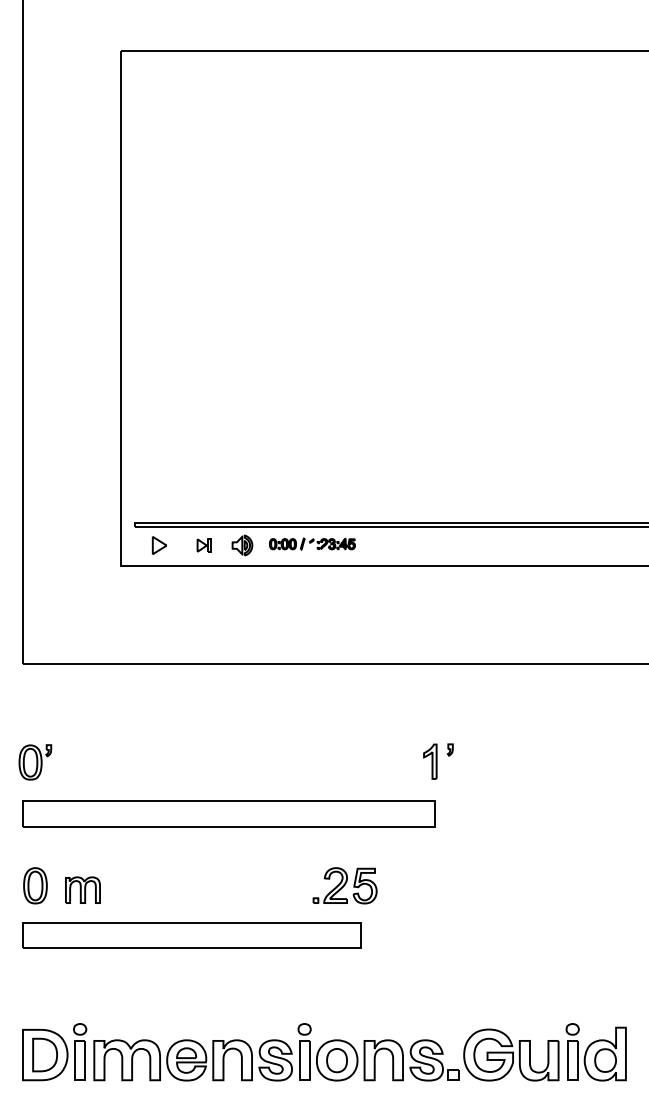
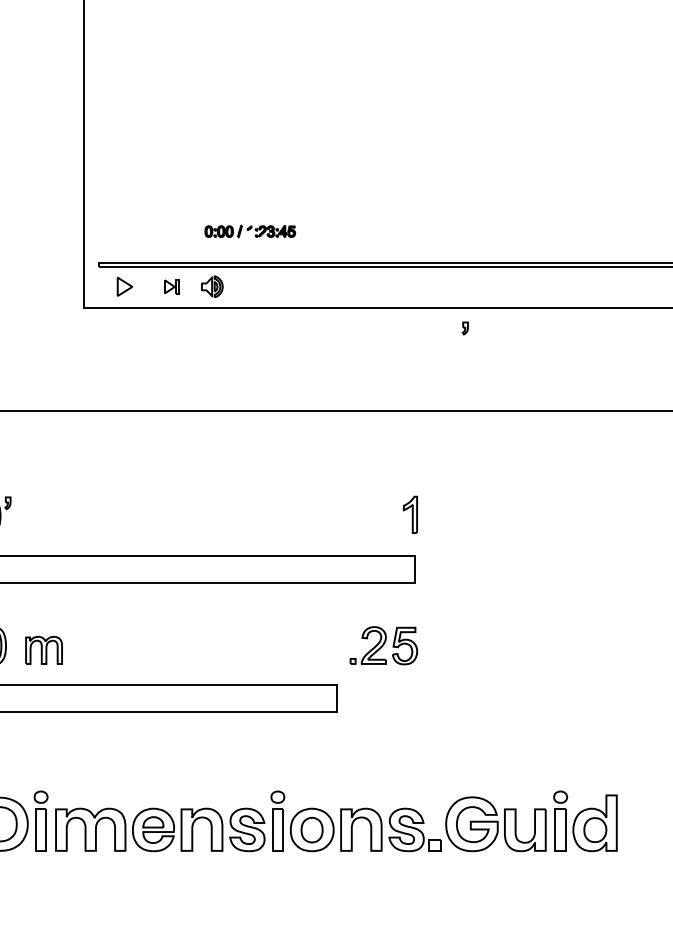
part: (312, 543) -> (250, 230), moved
part: (449, 749) -> (464, 327), moved
part: (344, 885) -> (383, 645), moved

